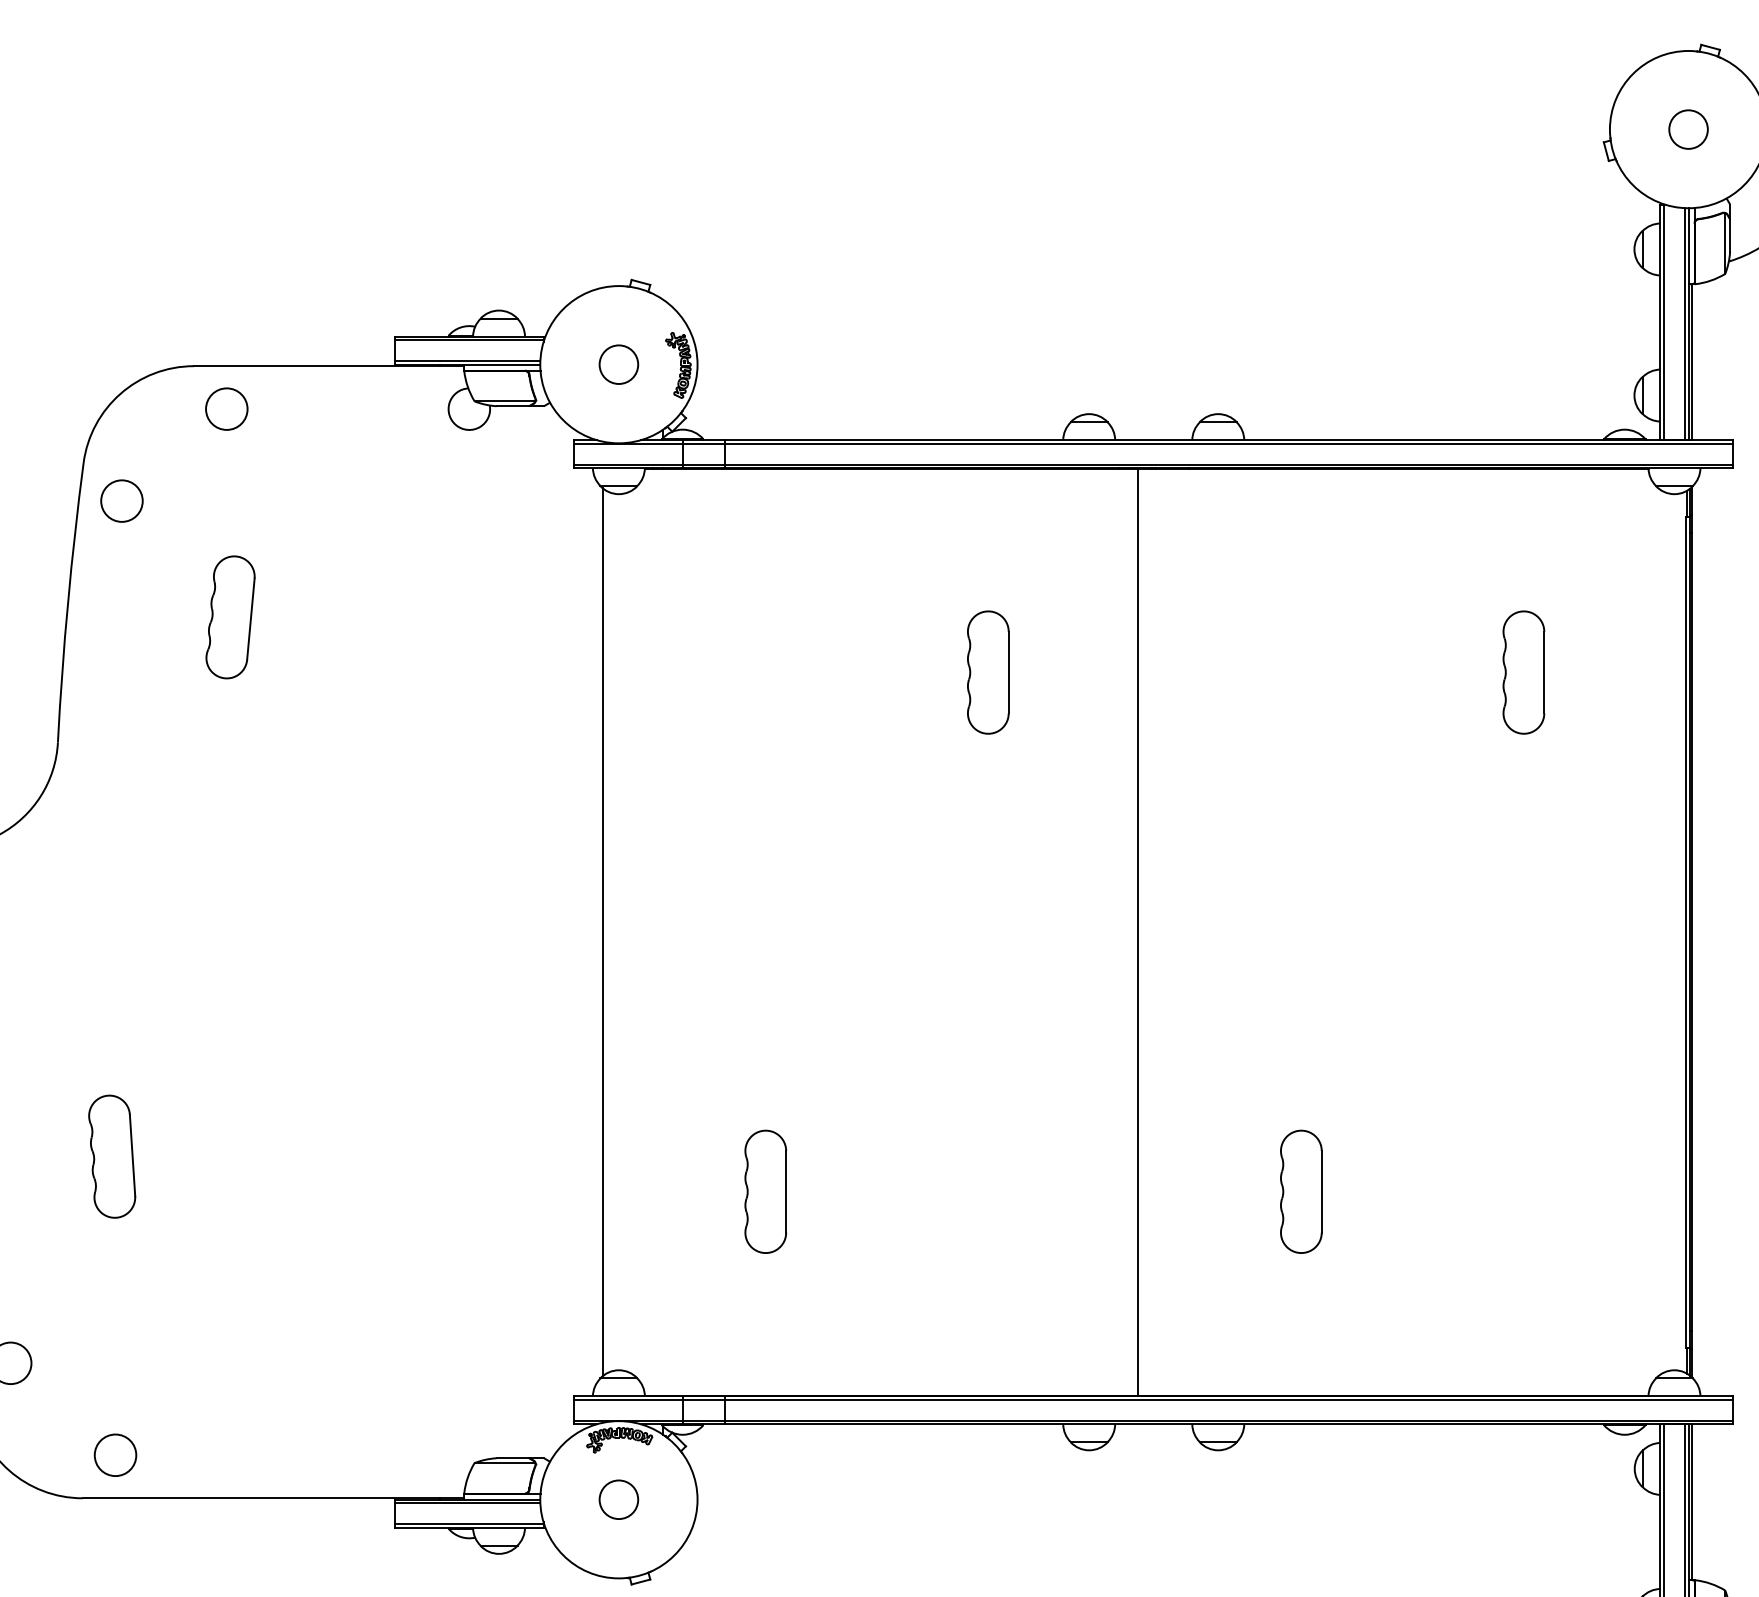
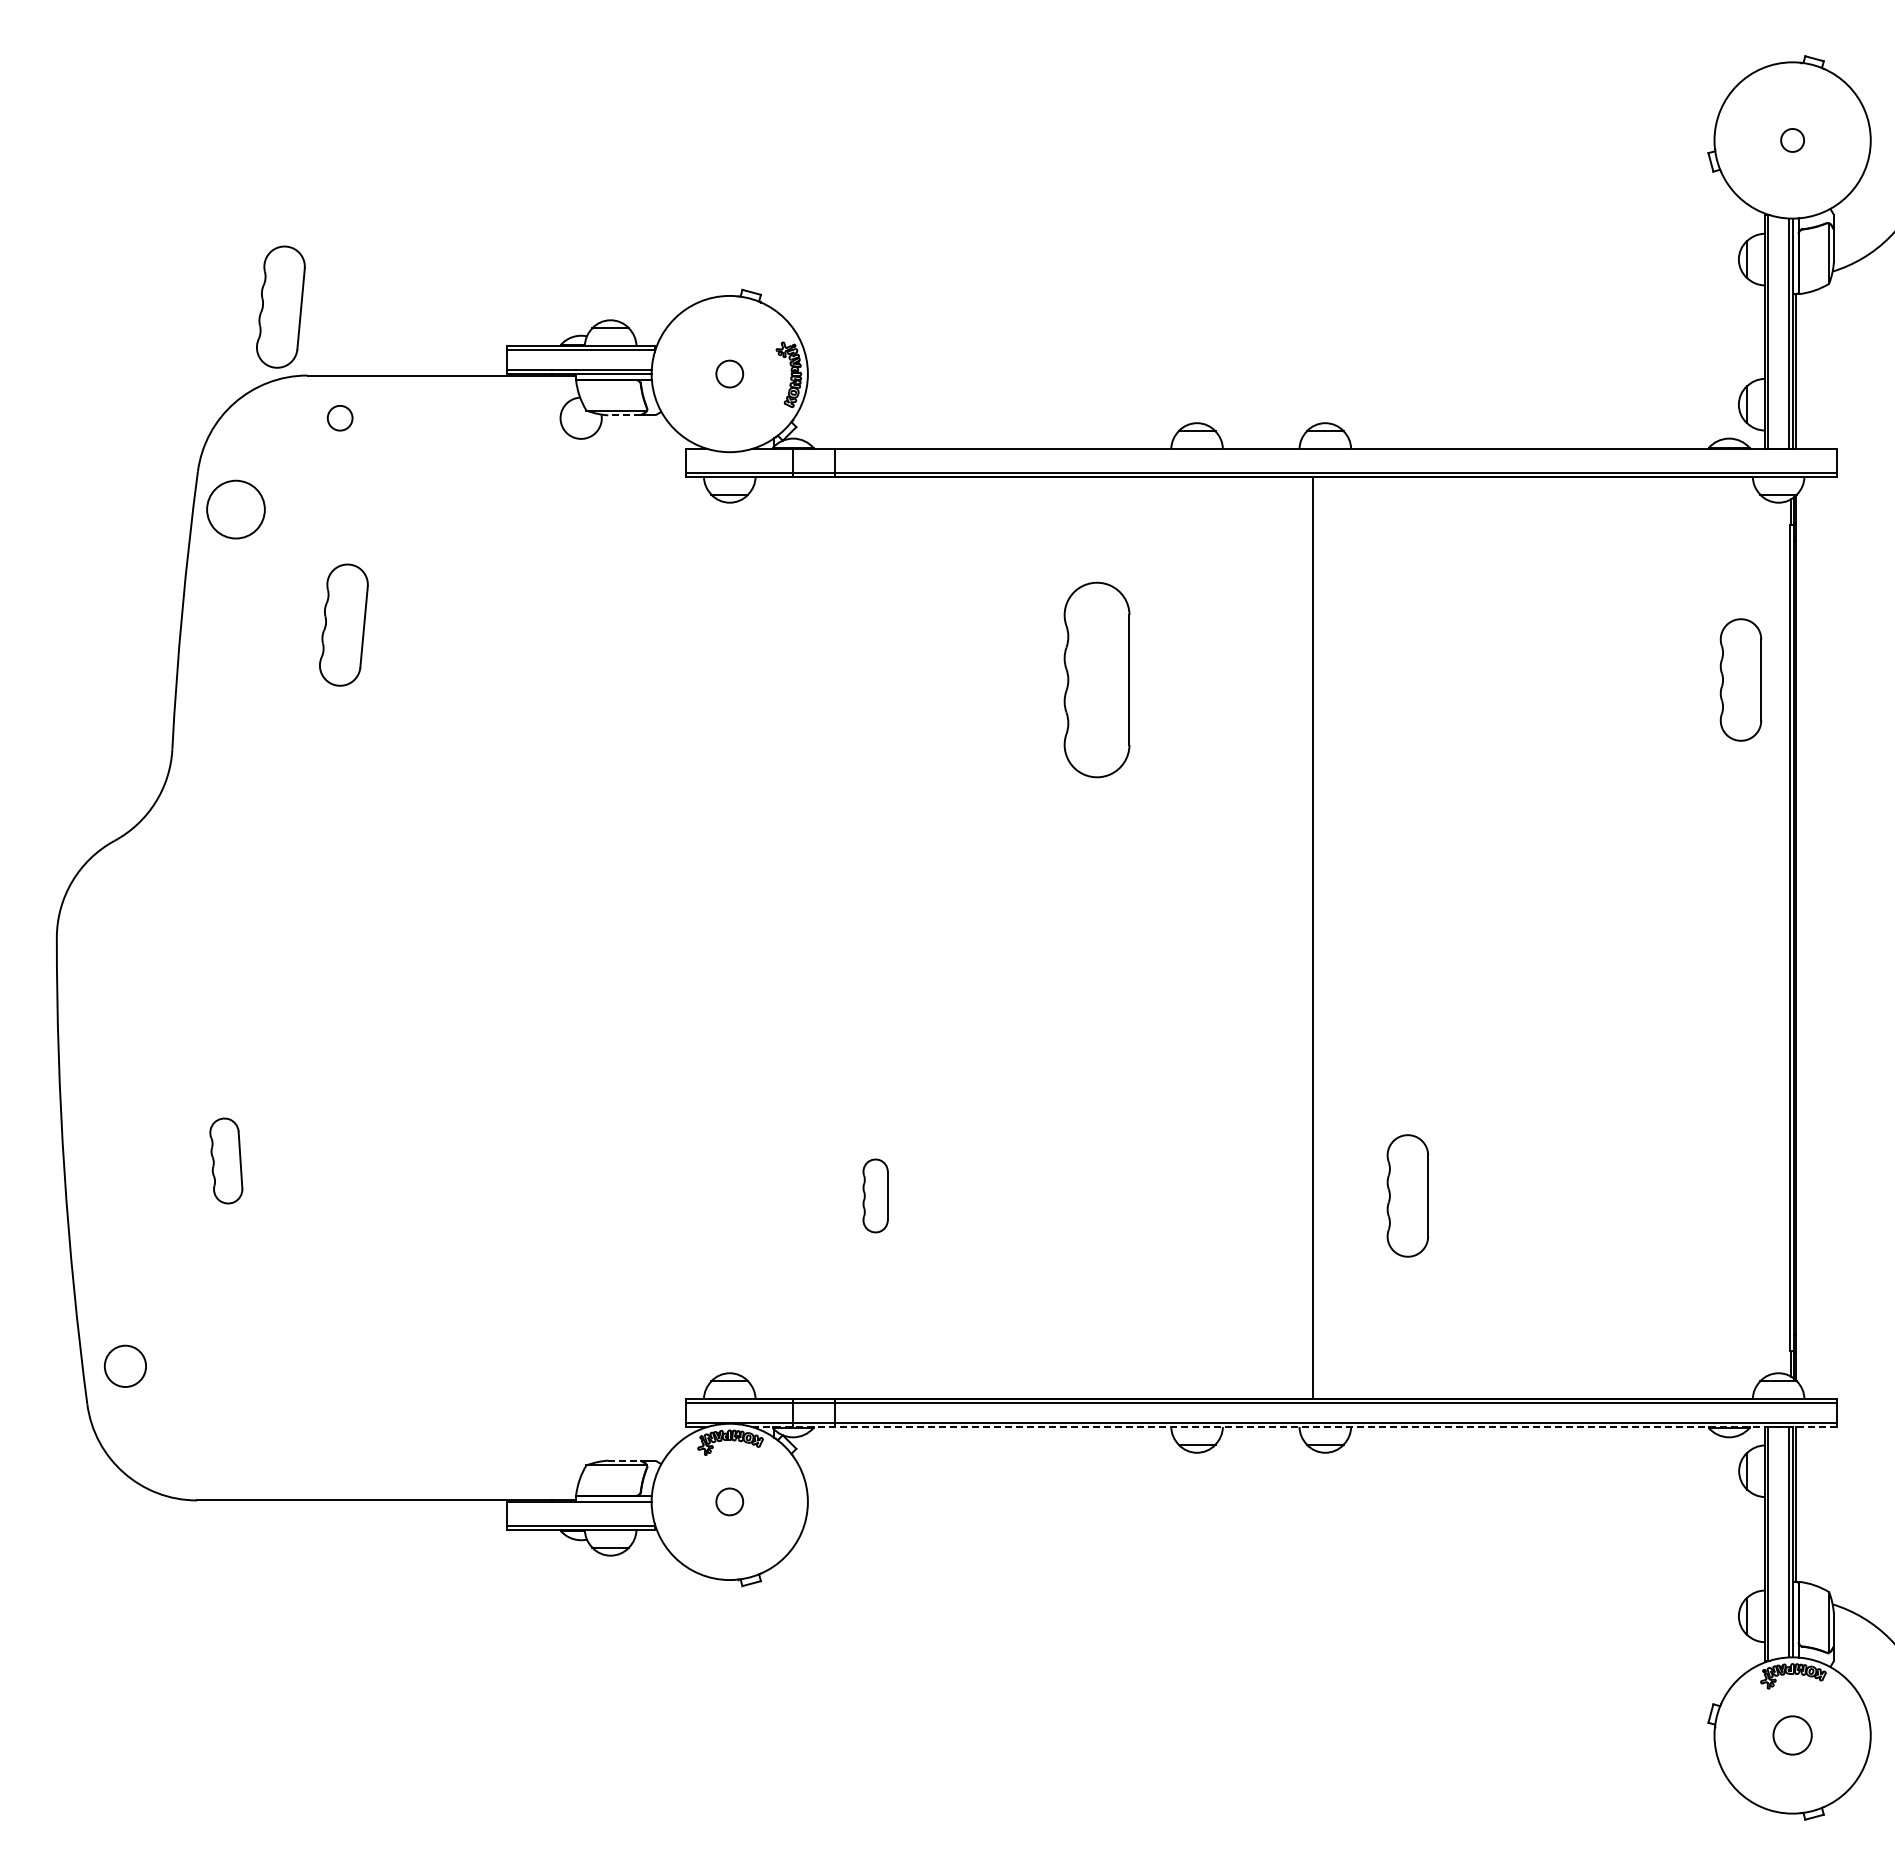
circle: (1688, 129) -> (1792, 140), size x0.6
part: (166, 296) -> (280, 306), added
circle: (618, 364) -> (729, 373), size x0.7
line: (511, 406) -> (623, 415), solid -> dashed
circle: (226, 408) -> (339, 417), size x0.6
line: (1153, 443) -> (1260, 452), removed
circle: (121, 500) -> (235, 509), size x1.4
part: (987, 672) -> (1096, 679), size x1.6
part: (1523, 672) -> (1740, 679), moved
line: (602, 931) -> (713, 937), removed
line: (1137, 931) -> (1312, 937), moved
part: (112, 1156) -> (226, 1160), size x0.7
part: (765, 1191) -> (875, 1195), size x0.6
line: (1186, 1424) -> (1293, 1427), solid -> dashed
circle: (115, 1455) -> (229, 1457), removed
line: (512, 1458) -> (624, 1460), solid -> dashed
circle: (618, 1499) -> (729, 1501), size x0.7
line: (467, 1503) -> (579, 1505), removed

